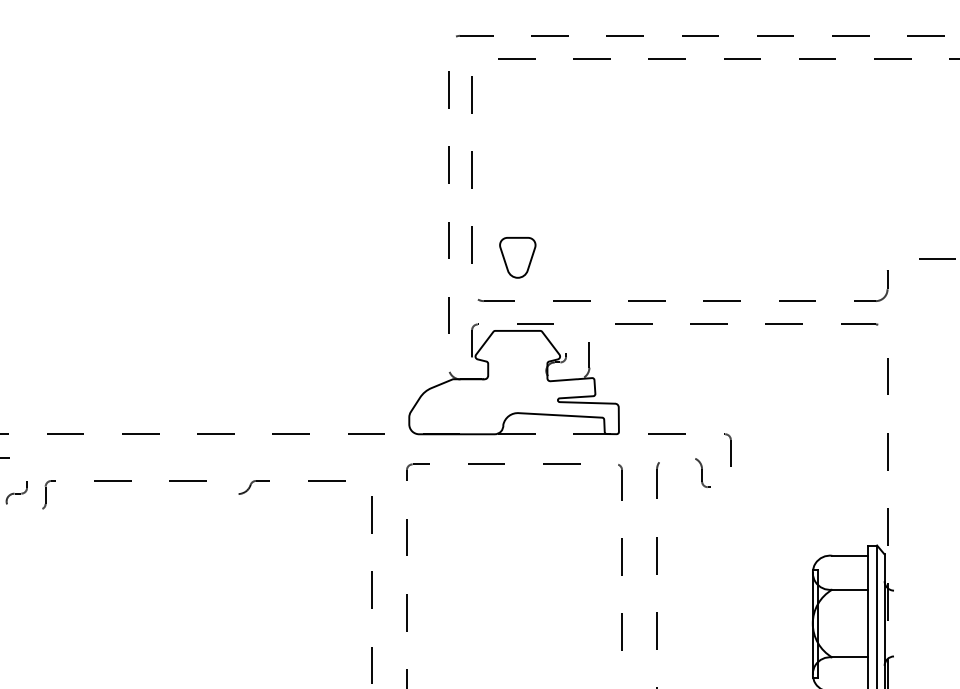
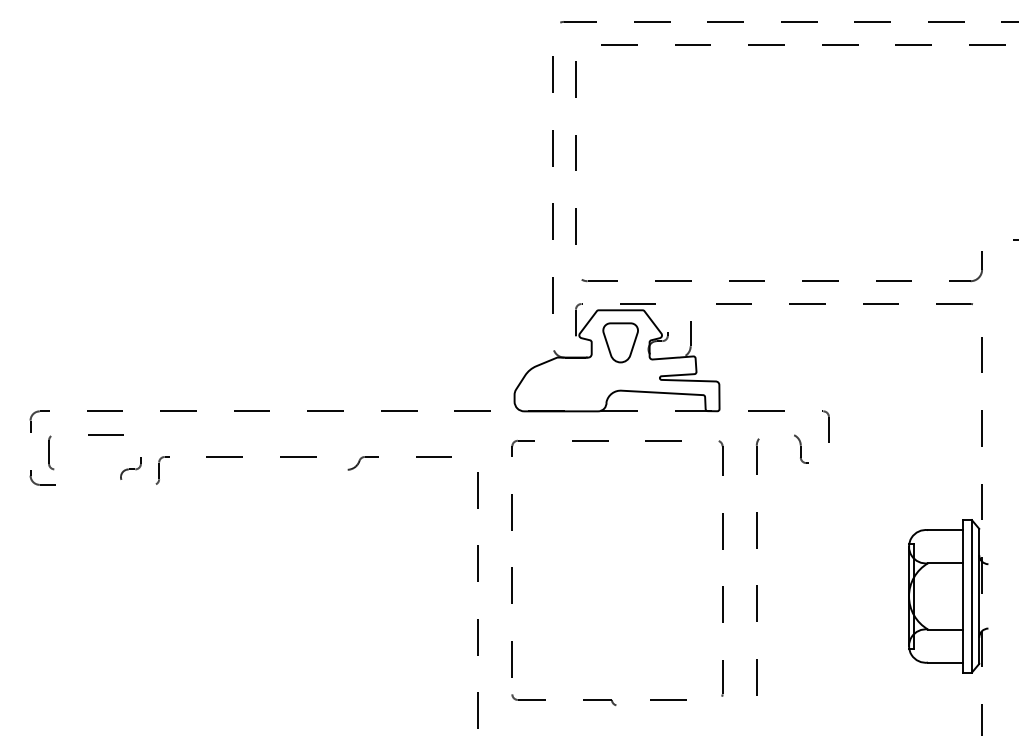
part: (517, 257) -> (620, 342), moved

